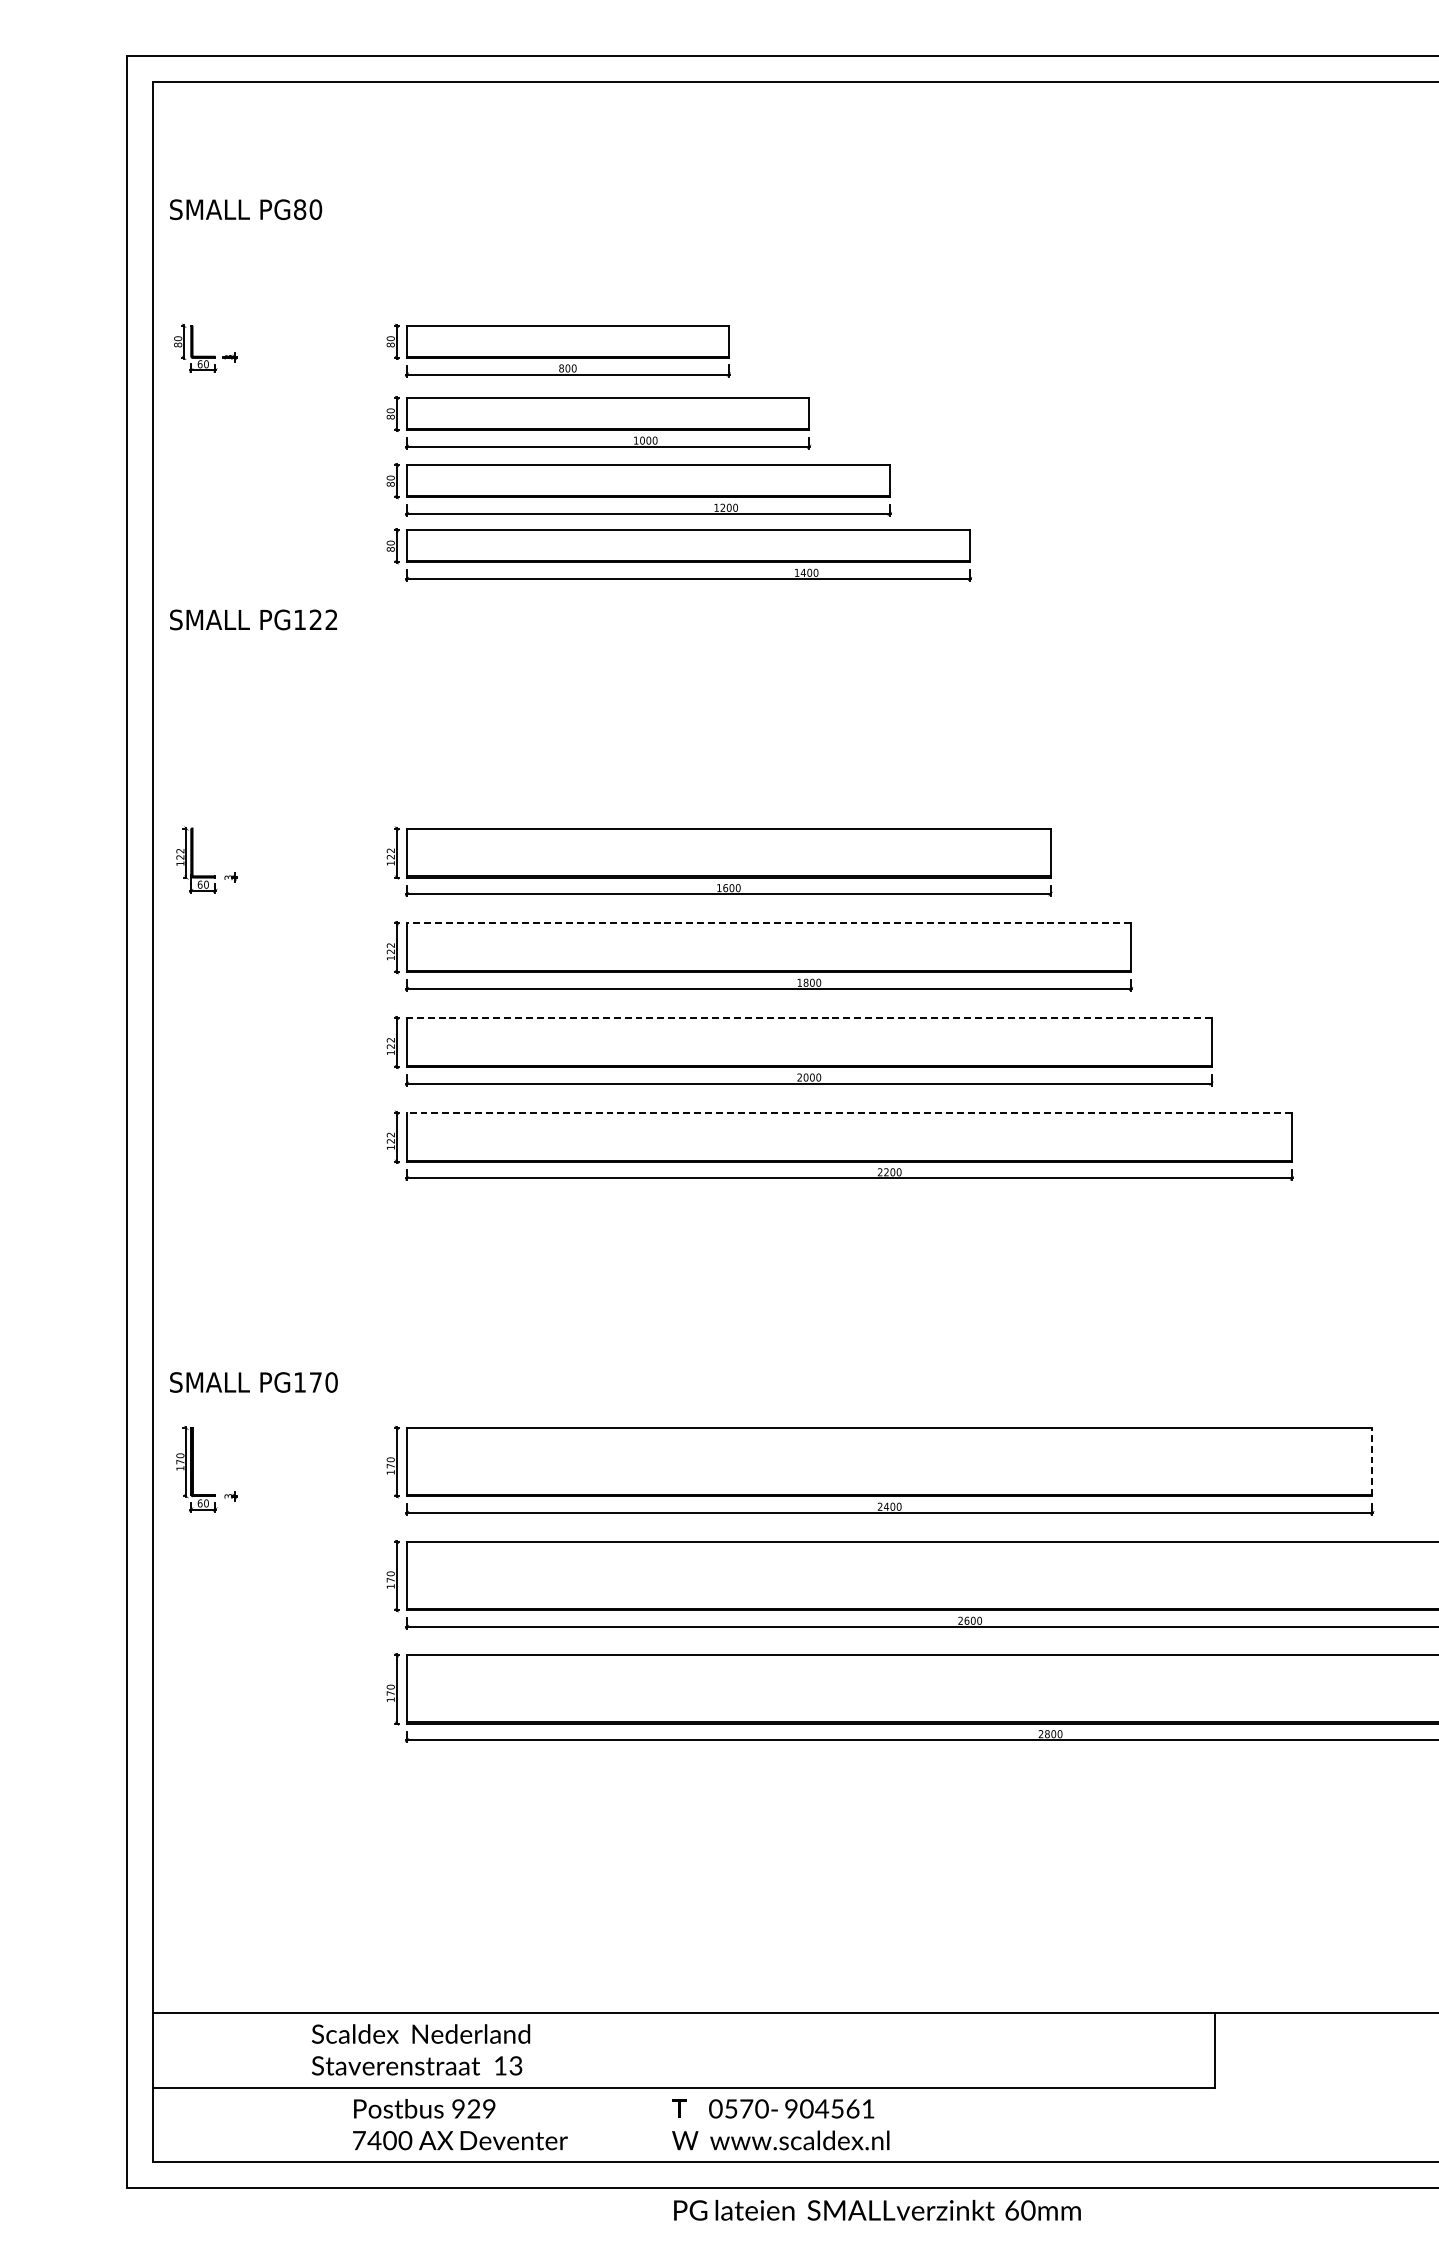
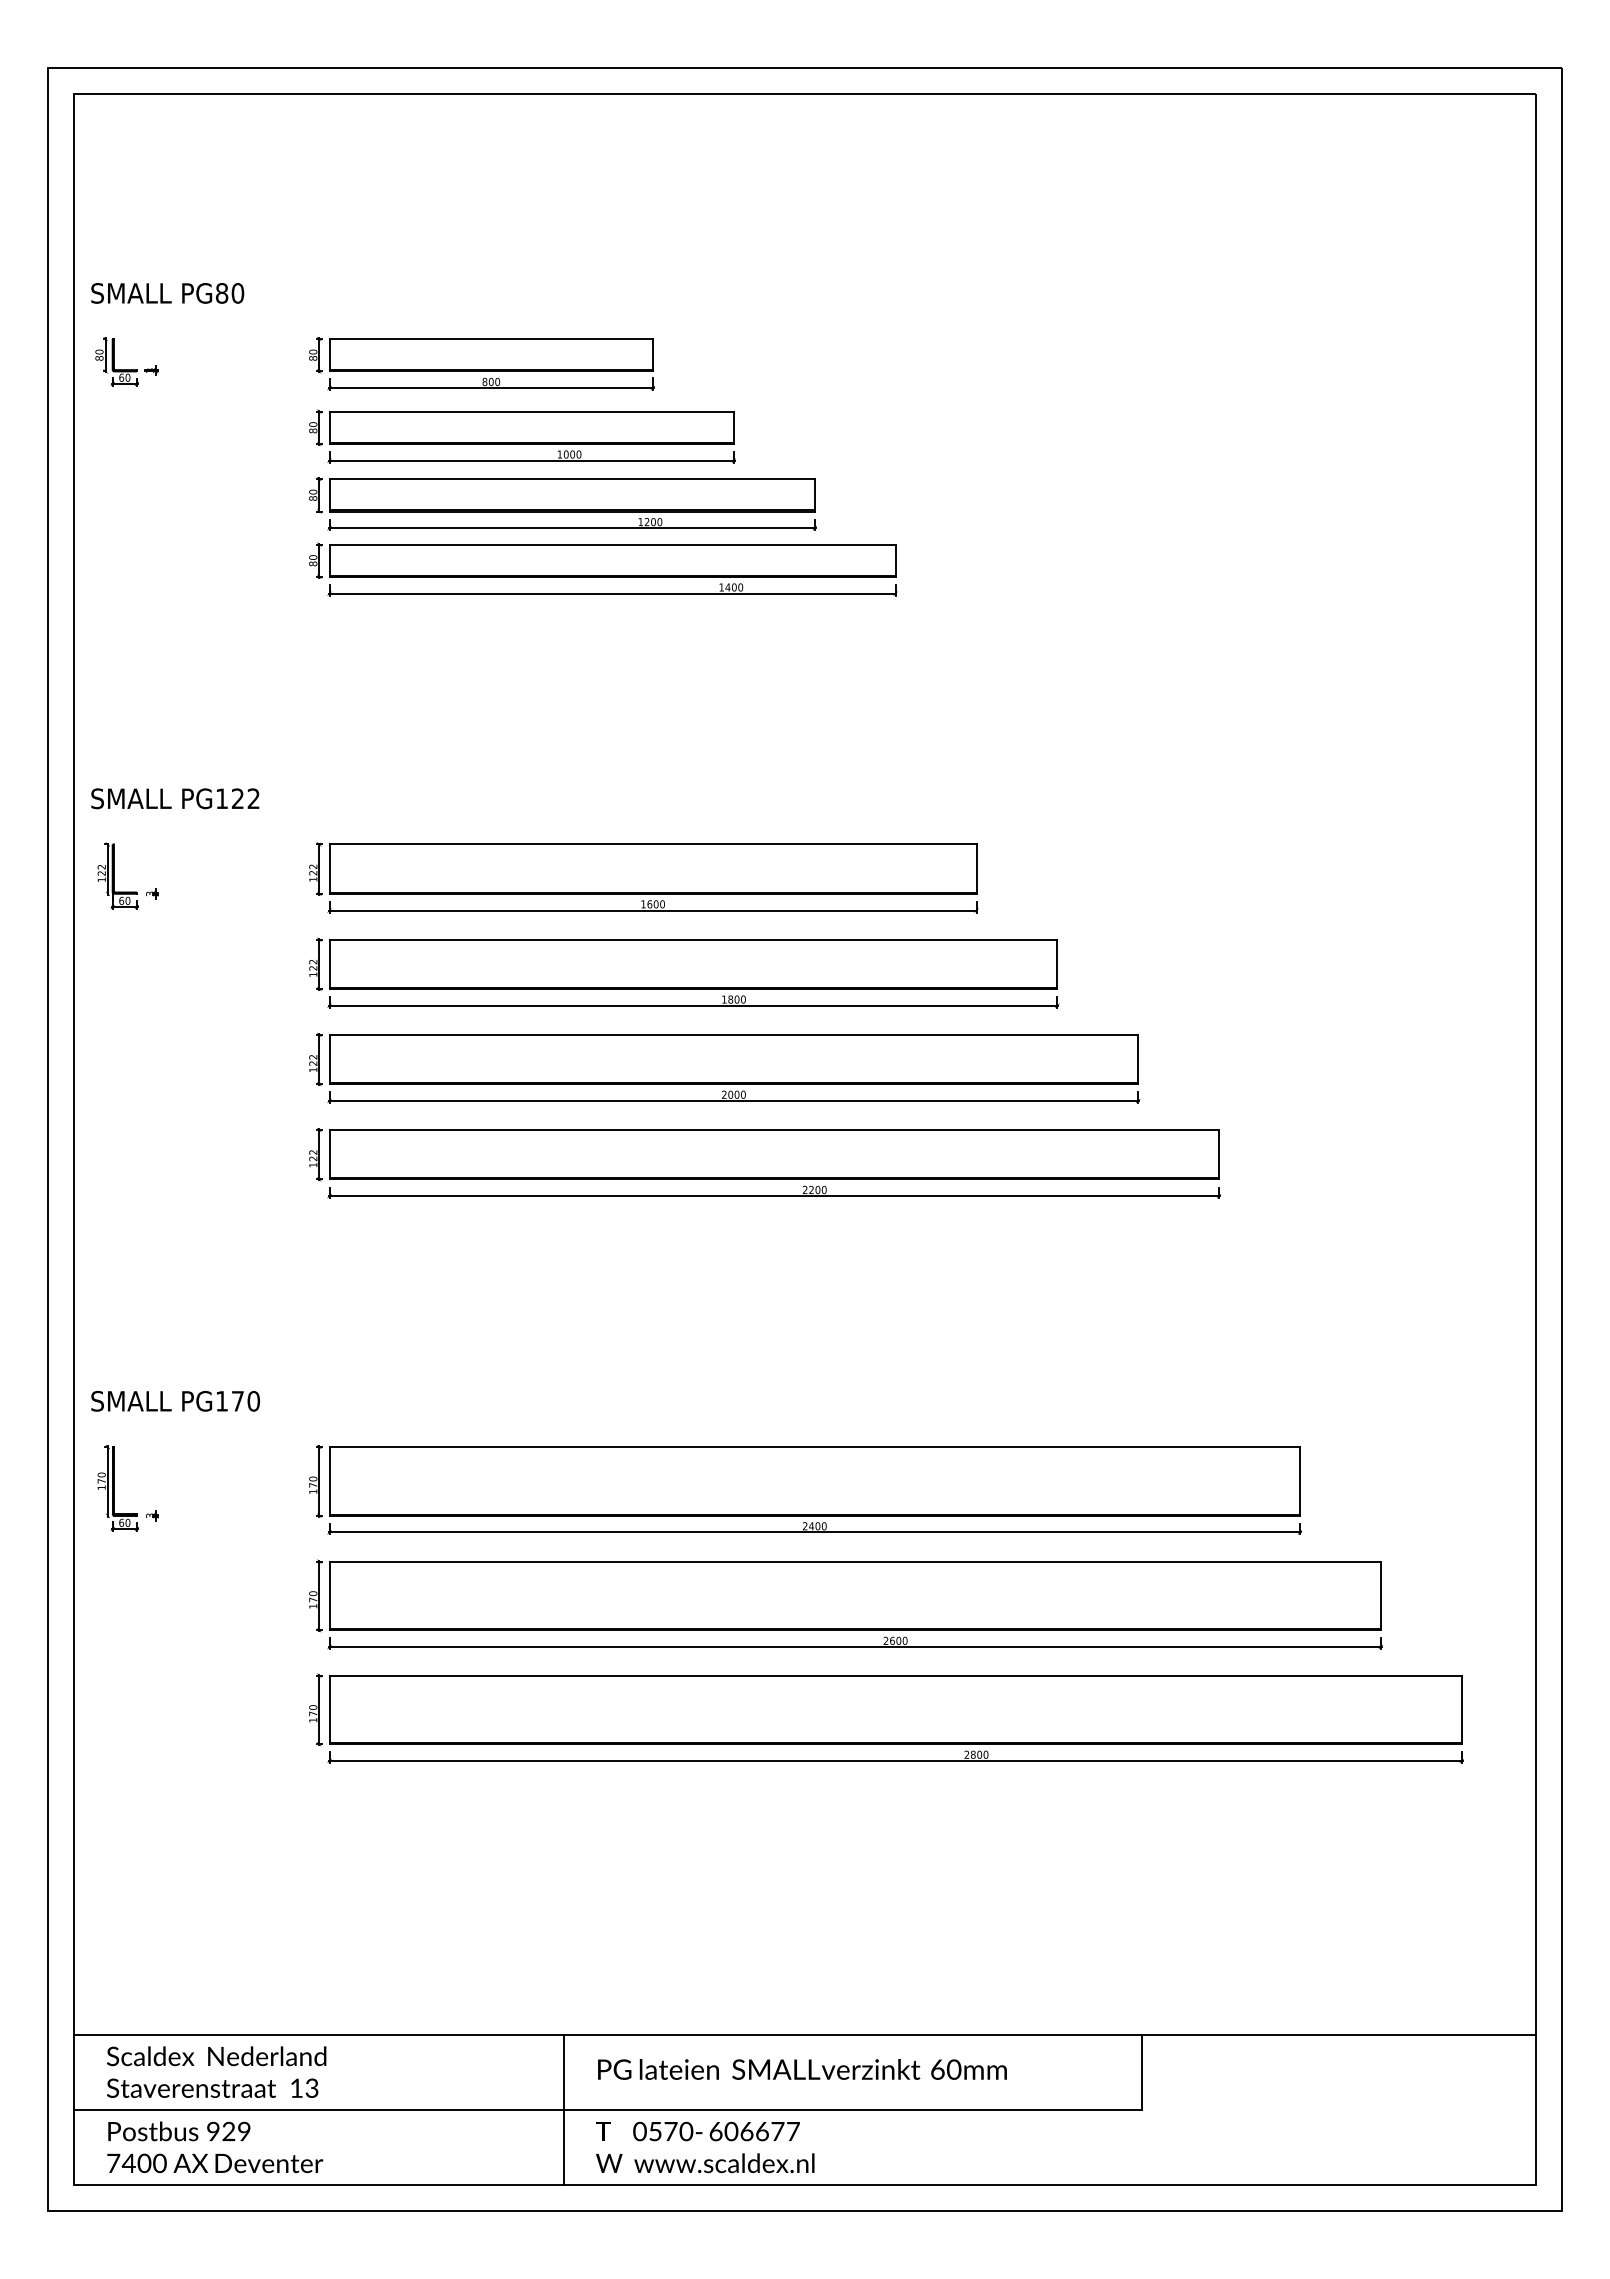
text: (245, 209) -> (167, 293), moved
text: (253, 619) -> (175, 798), moved
line: (769, 923) -> (693, 939), dashed -> solid
line: (808, 1017) -> (733, 1034), dashed -> solid
line: (849, 1113) -> (774, 1130), dashed -> solid
line: (1371, 1461) -> (1299, 1480), dashed -> solid
text: (420, 2049) -> (216, 2071), moved
line: (639, 2086) -> (563, 2109), added
text: (829, 2108) -> (754, 2131), 904561 -> 606677
text: (460, 2124) -> (215, 2147), moved
text: (877, 2210) -> (802, 2069), moved

